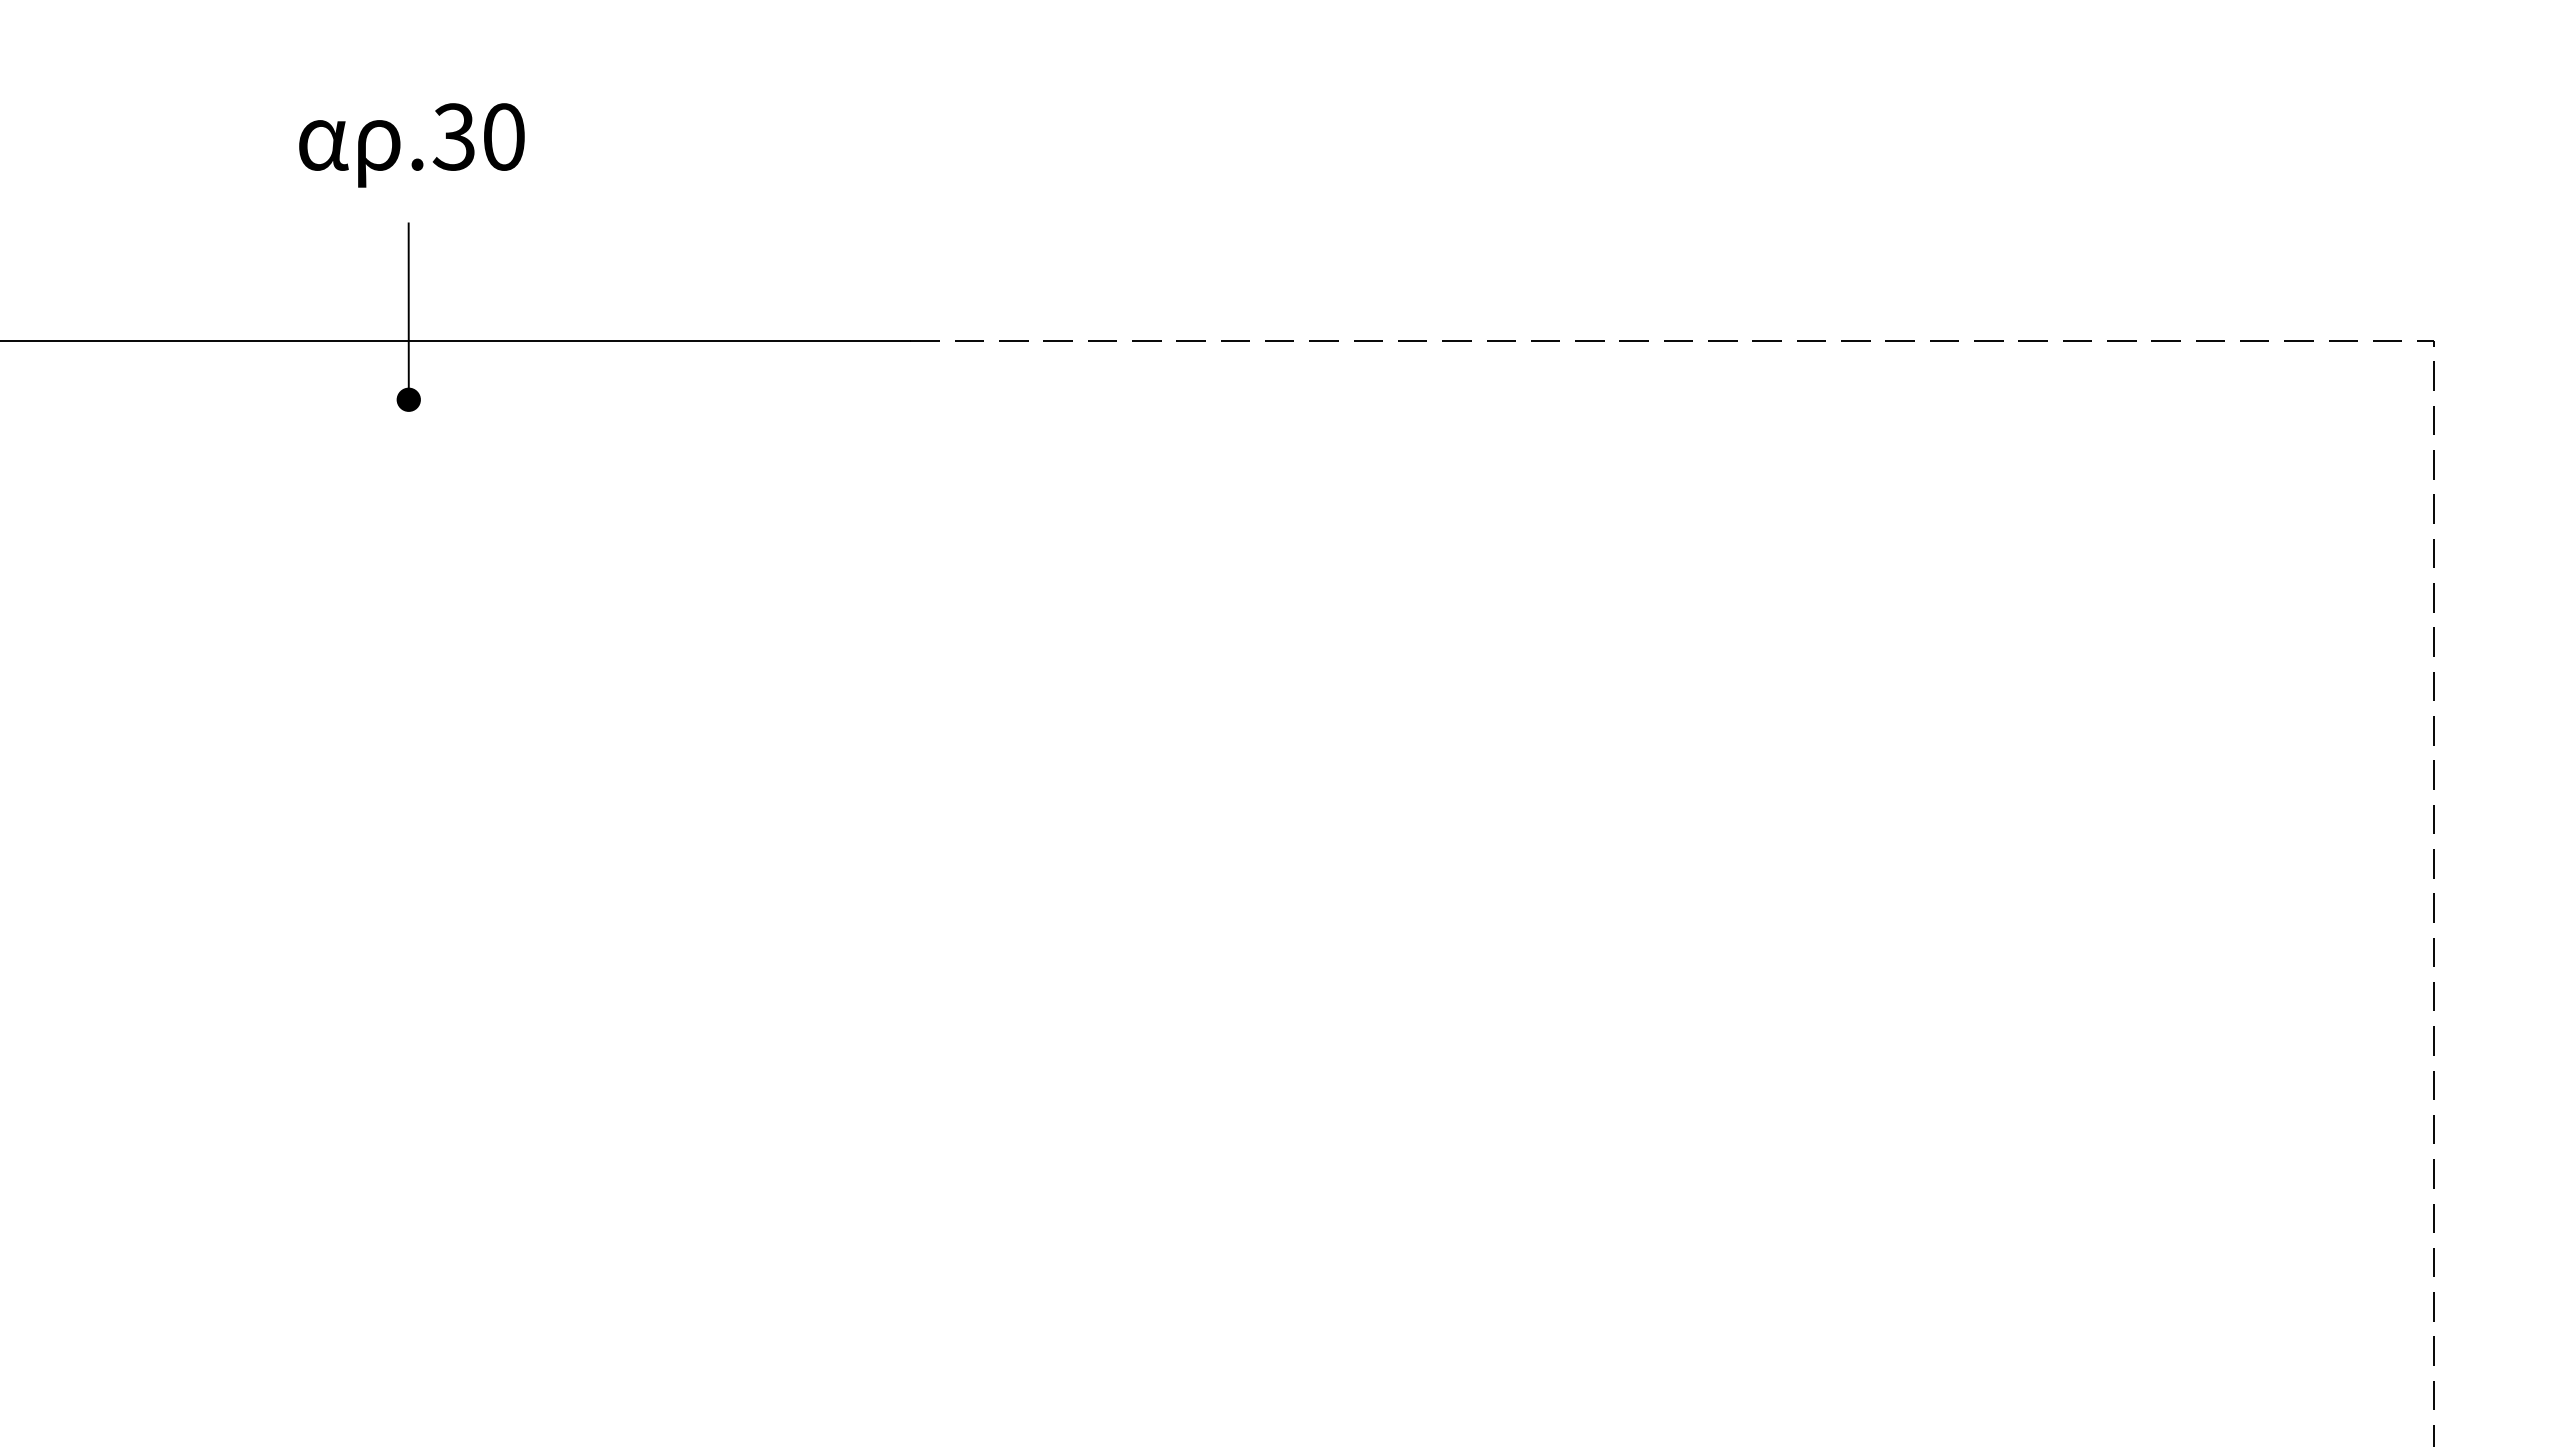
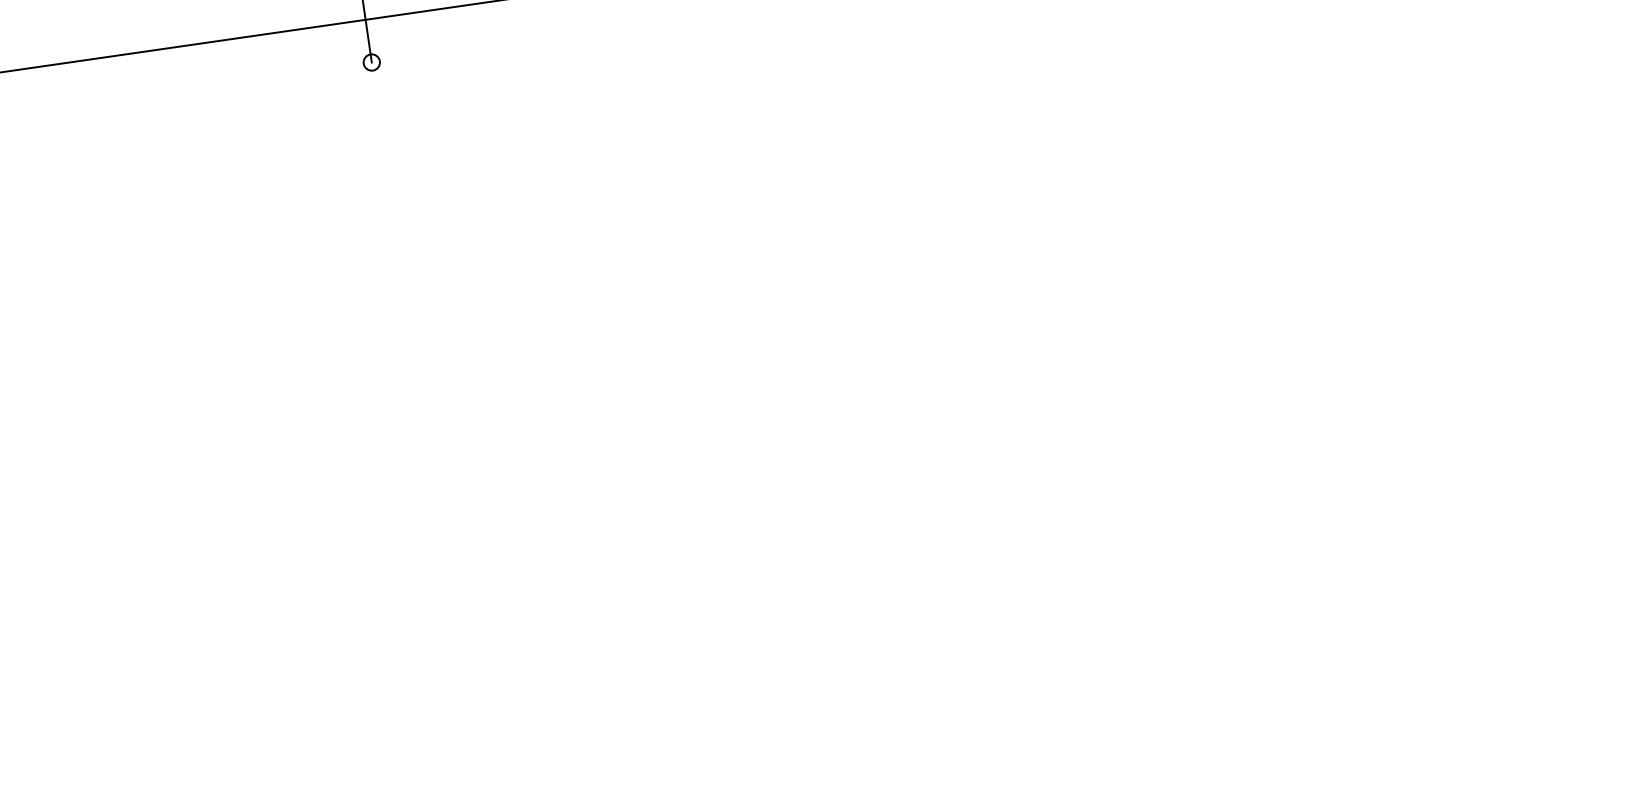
fill: (408, 399) -> (371, 62), removed

